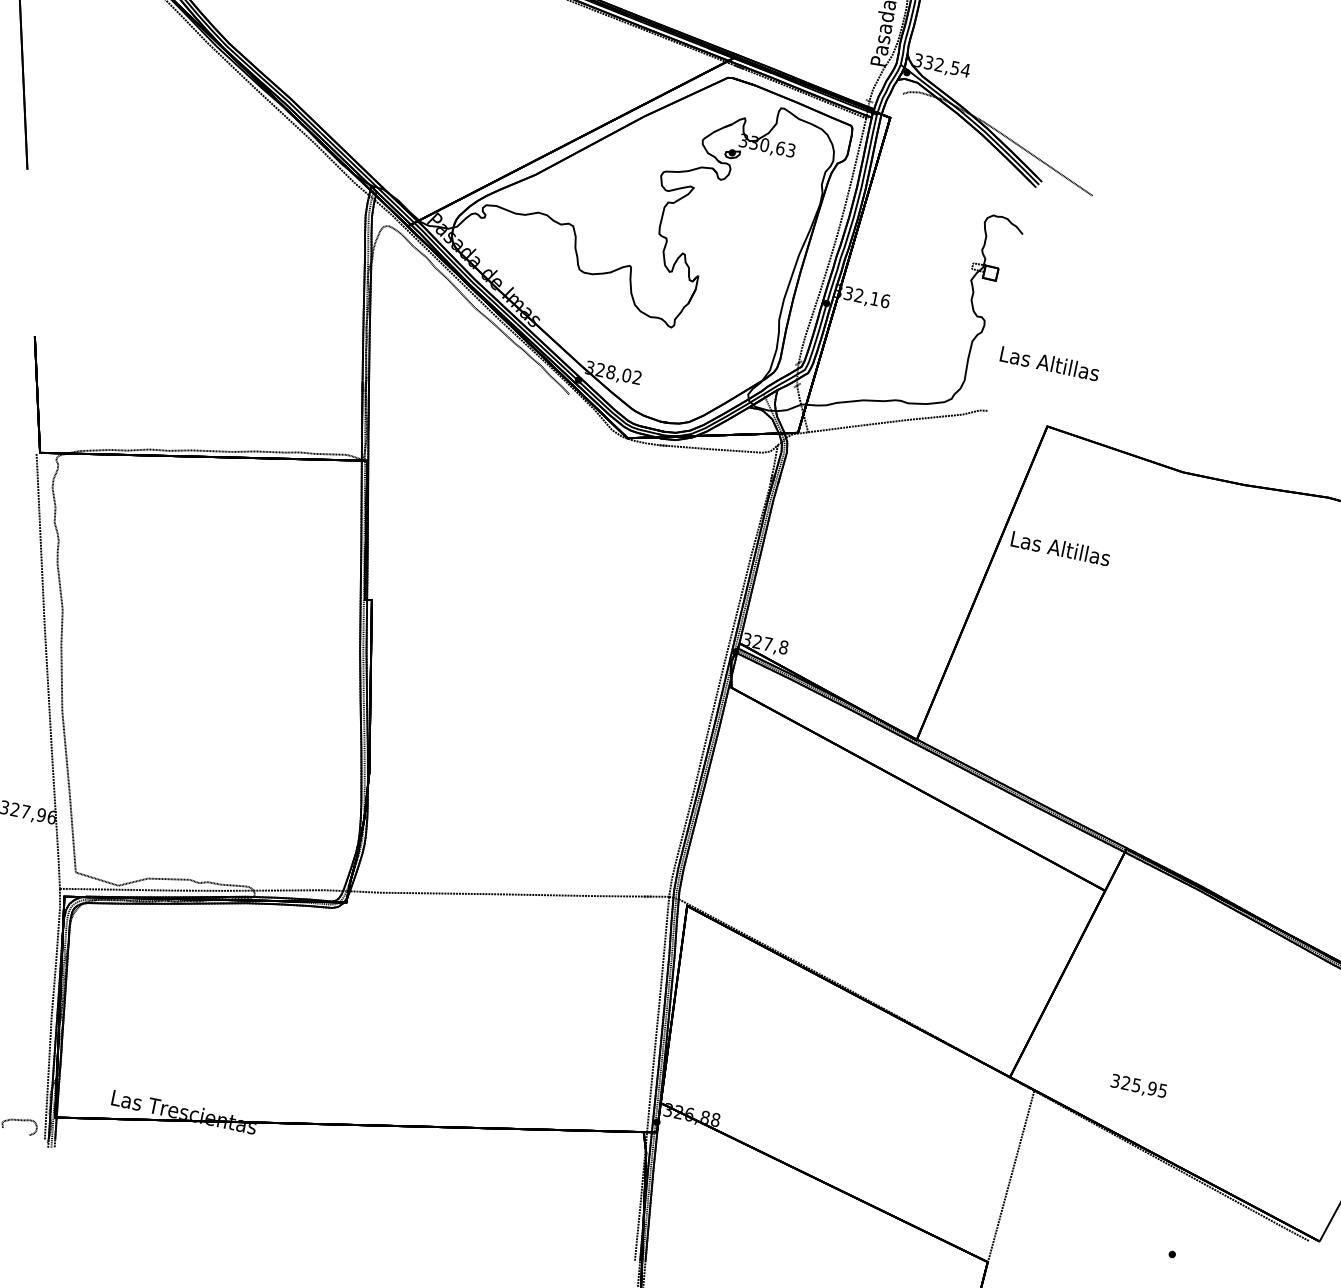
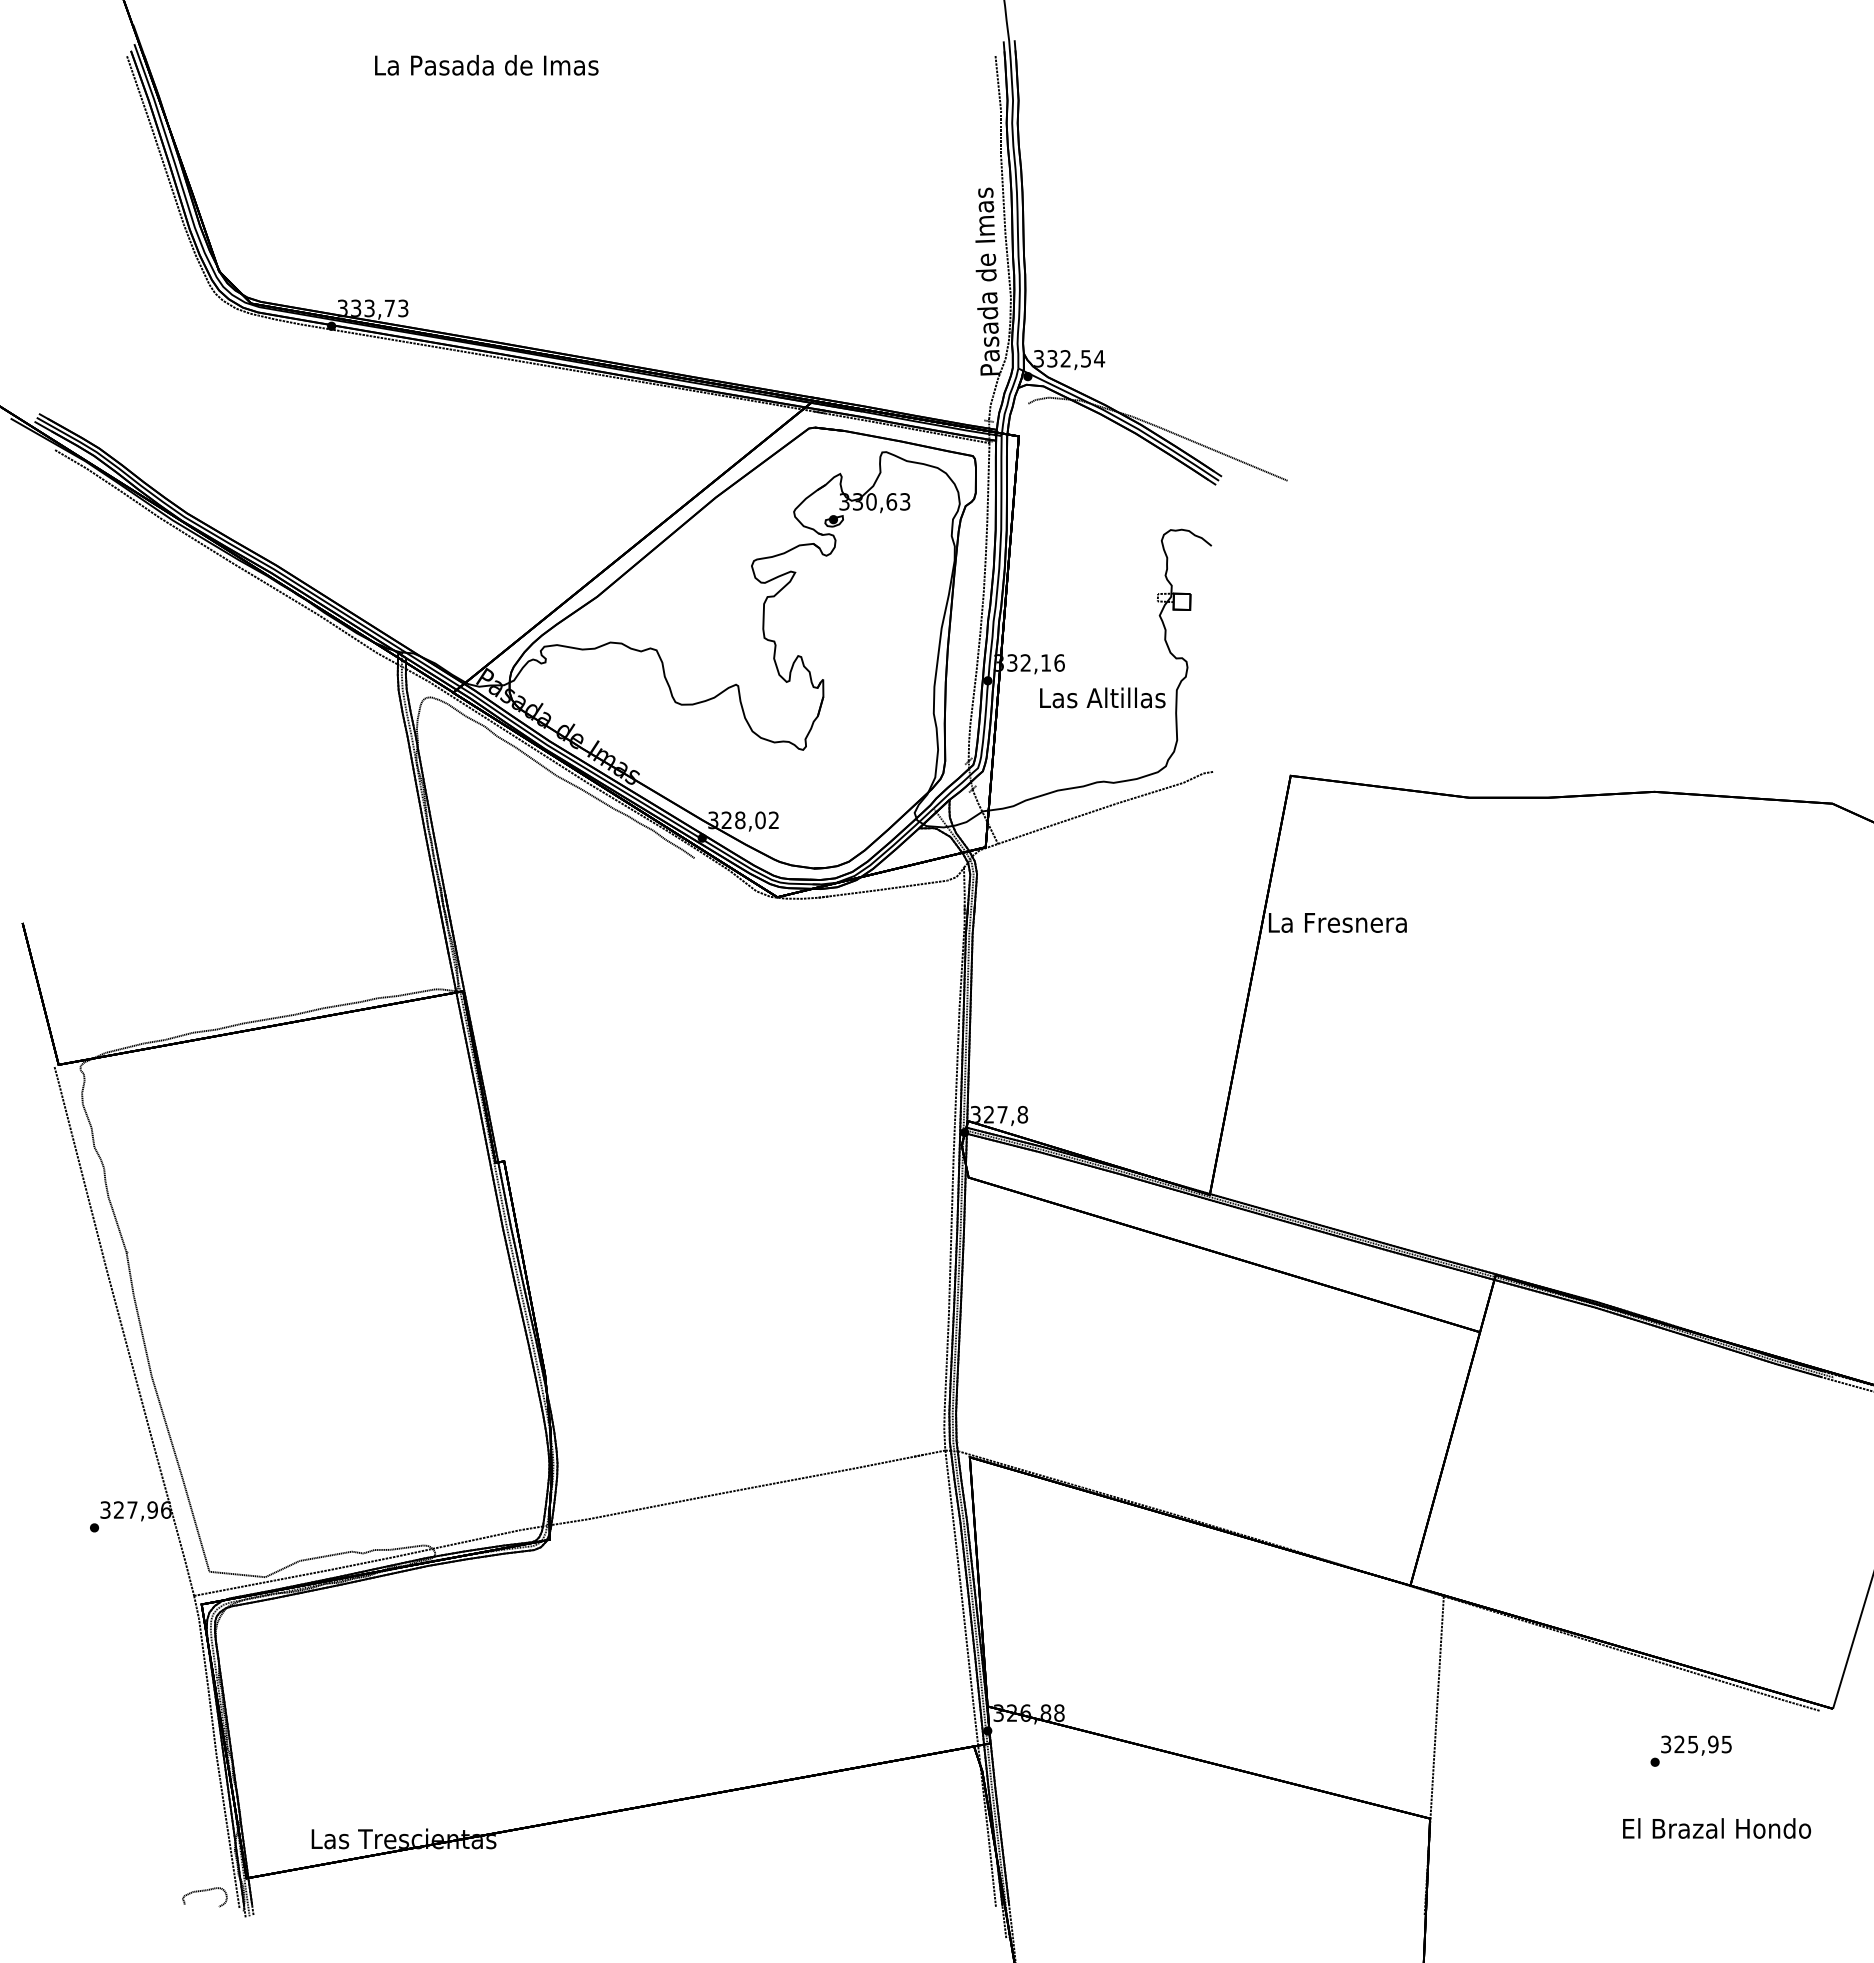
text: (1049, 363) -> (1102, 697), moved
text: (1060, 548) -> (1337, 922), Las Altillas -> La Fresnera
text: (1139, 1086) -> (1696, 1745), moved

